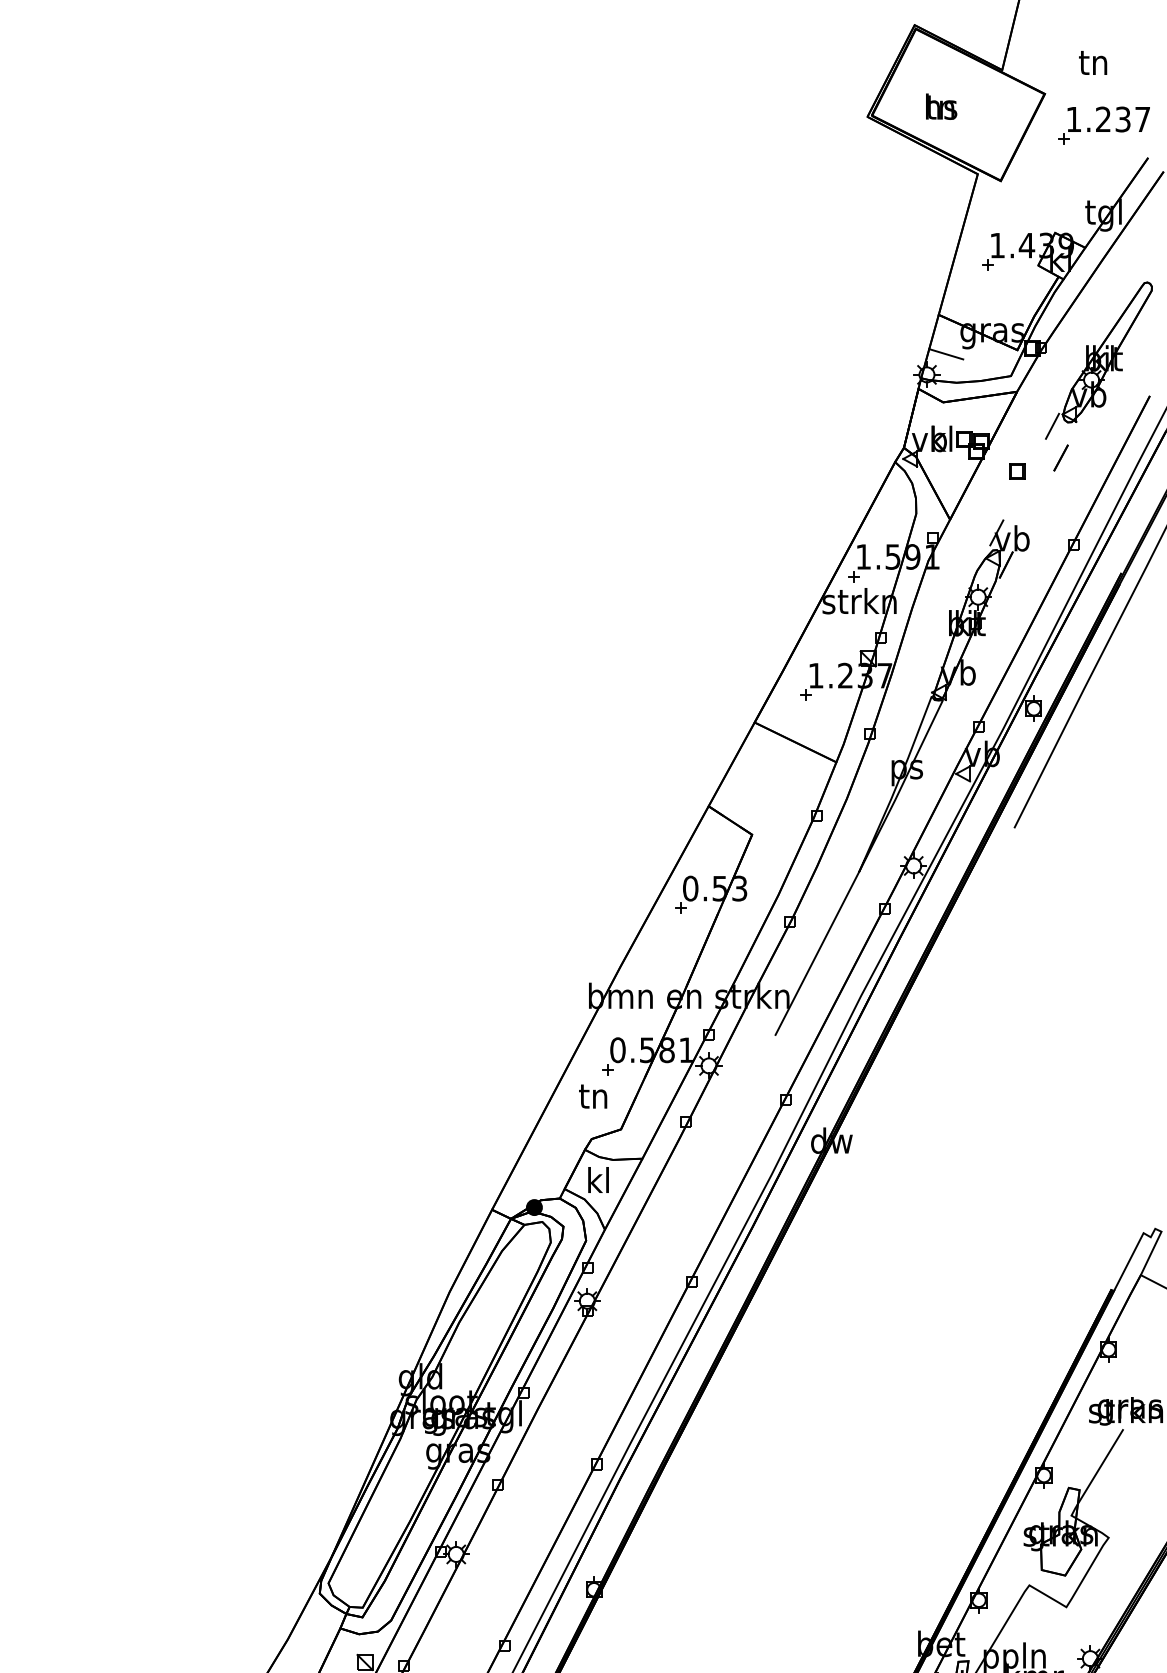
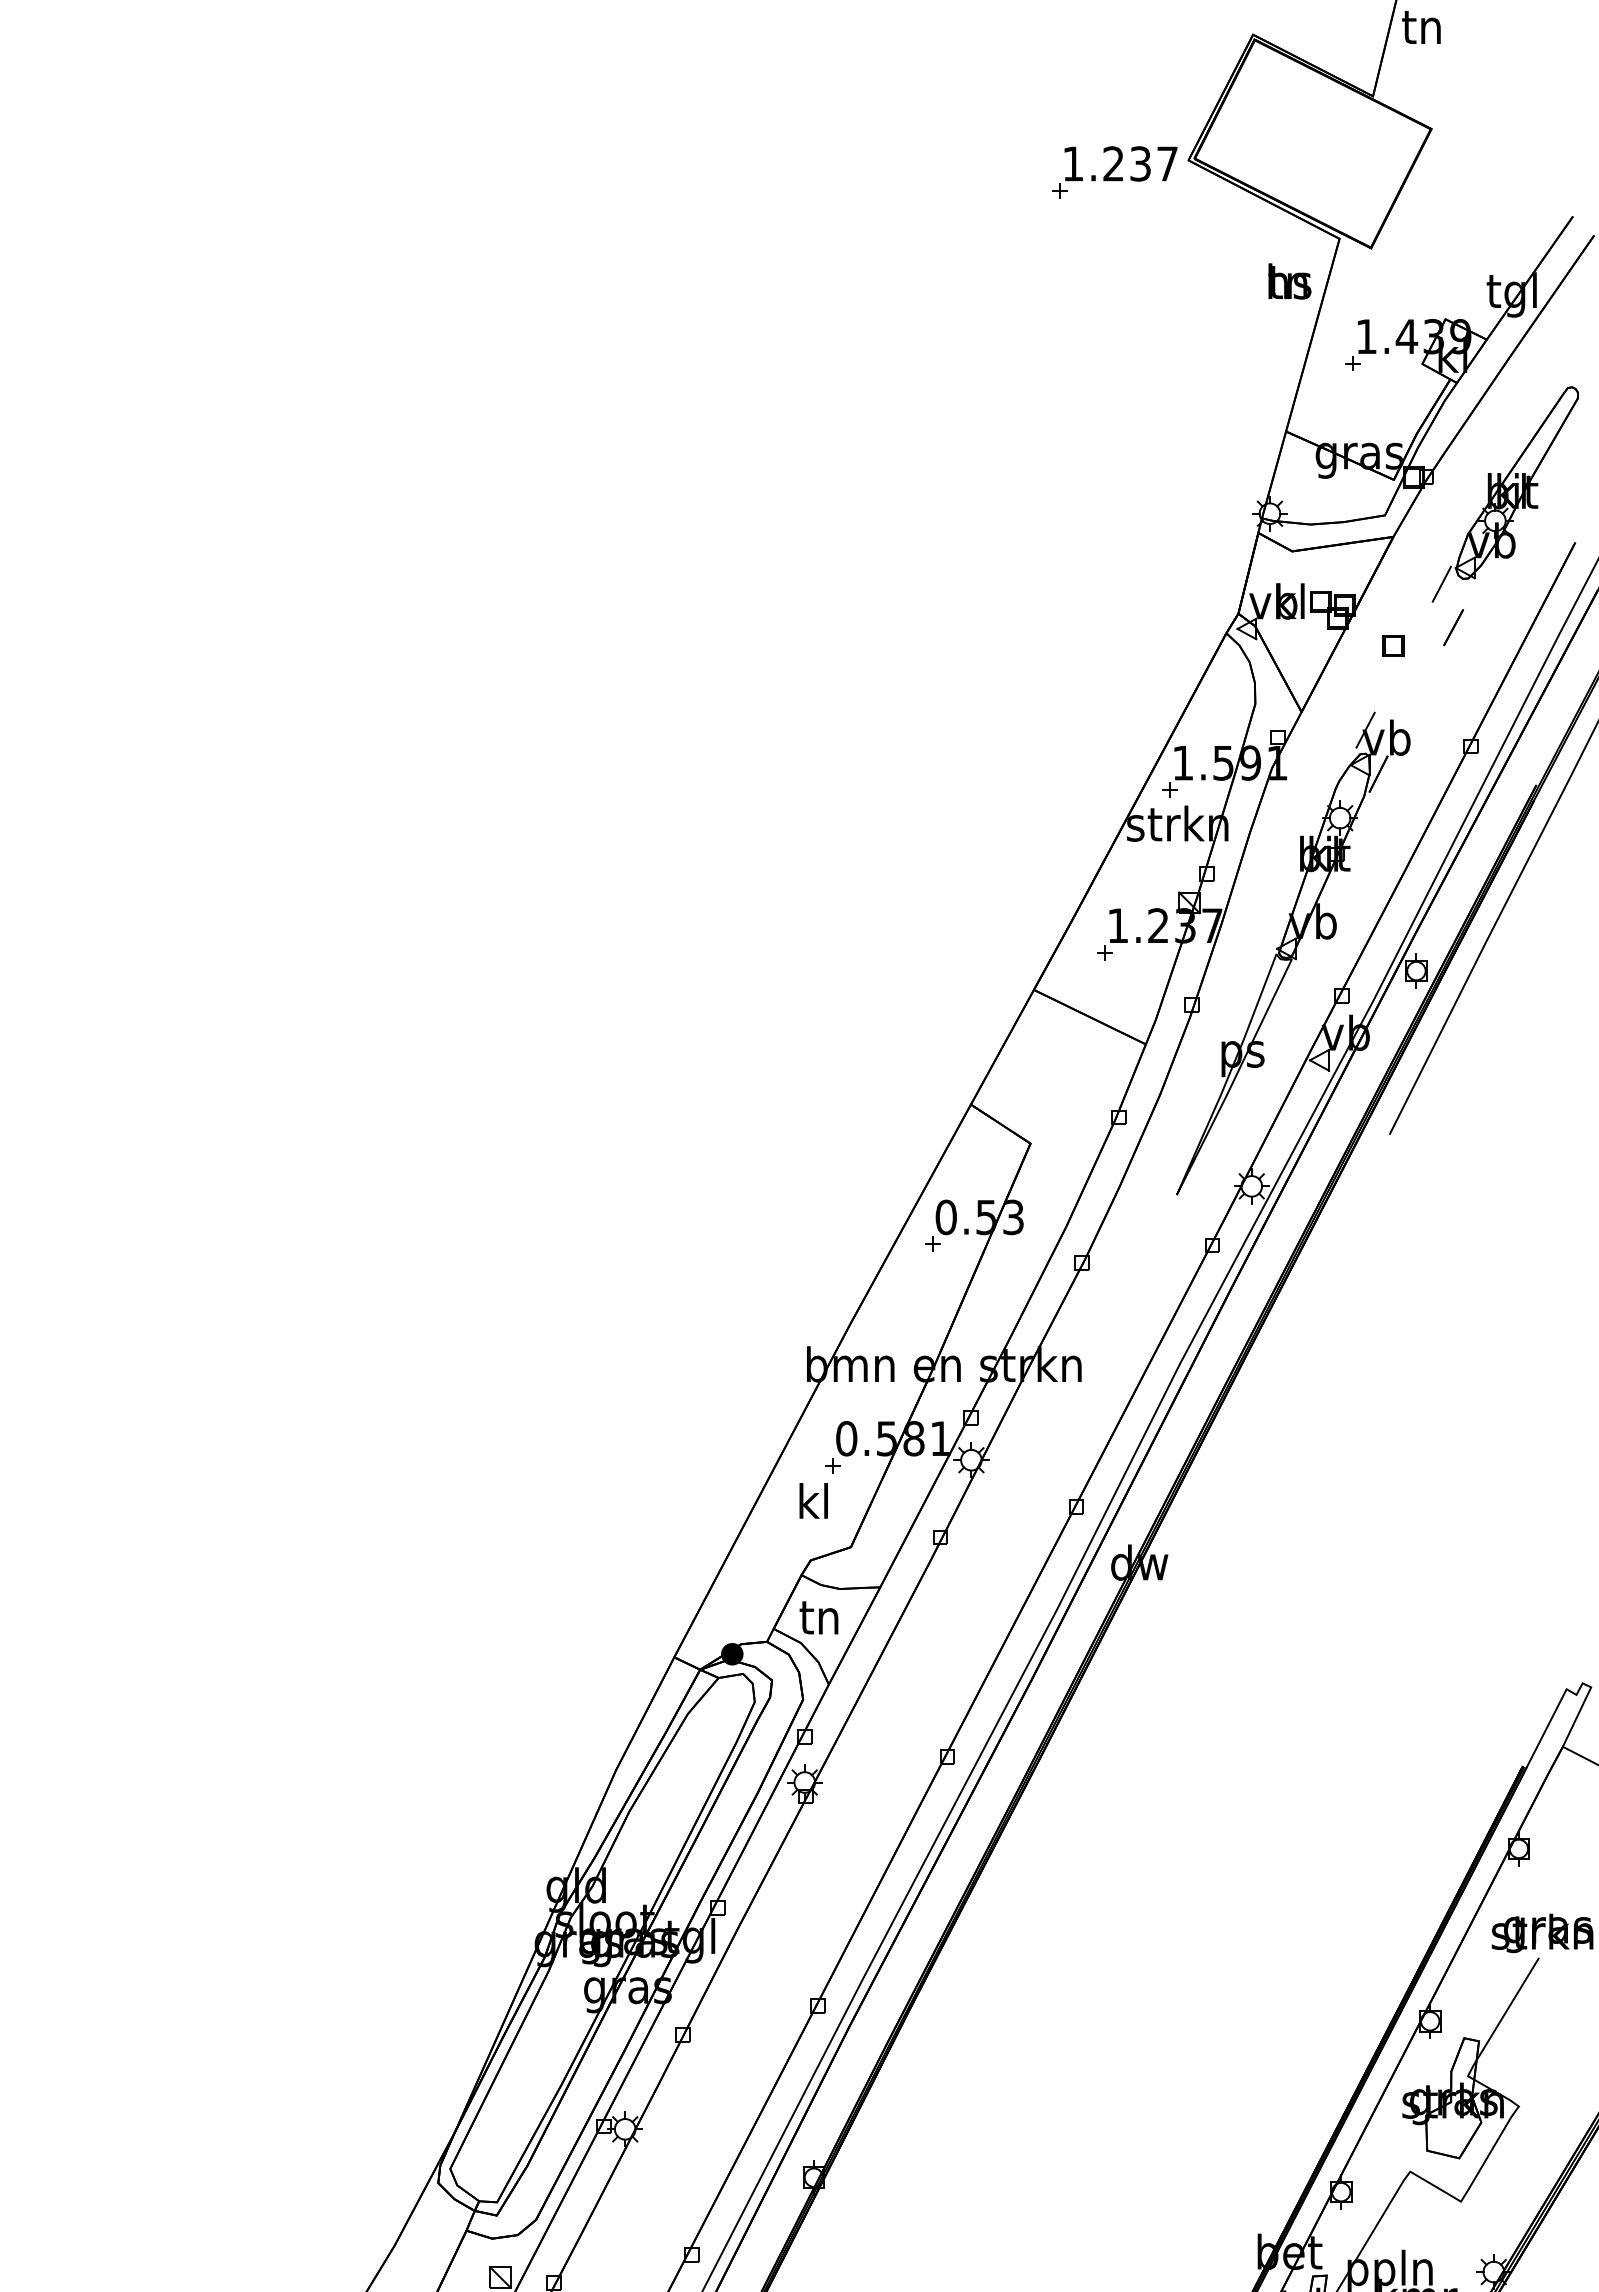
text: (1093, 62) -> (1421, 27), moved
text: (941, 106) -> (1289, 281), moved
part: (1104, 125) -> (1114, 172), moved
line: (946, 354) -> (1296, 485), removed
line: (817, 953) -> (1119, 1306), removed
text: (592, 1095) -> (812, 1500), tn -> kl
text: (597, 1180) -> (818, 1616), kl -> tn

